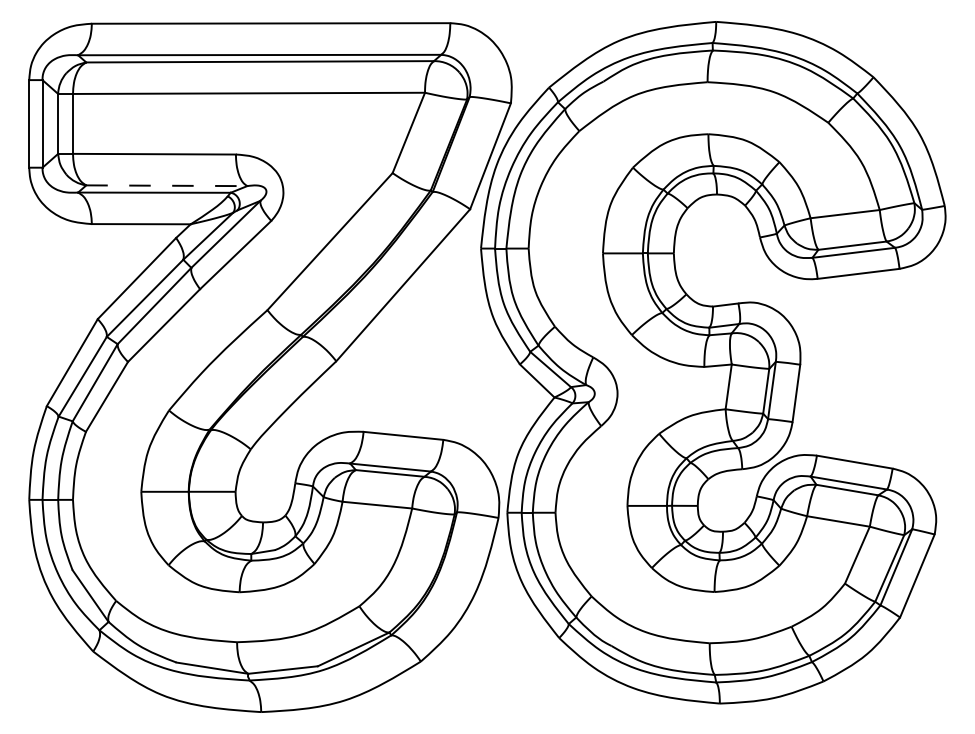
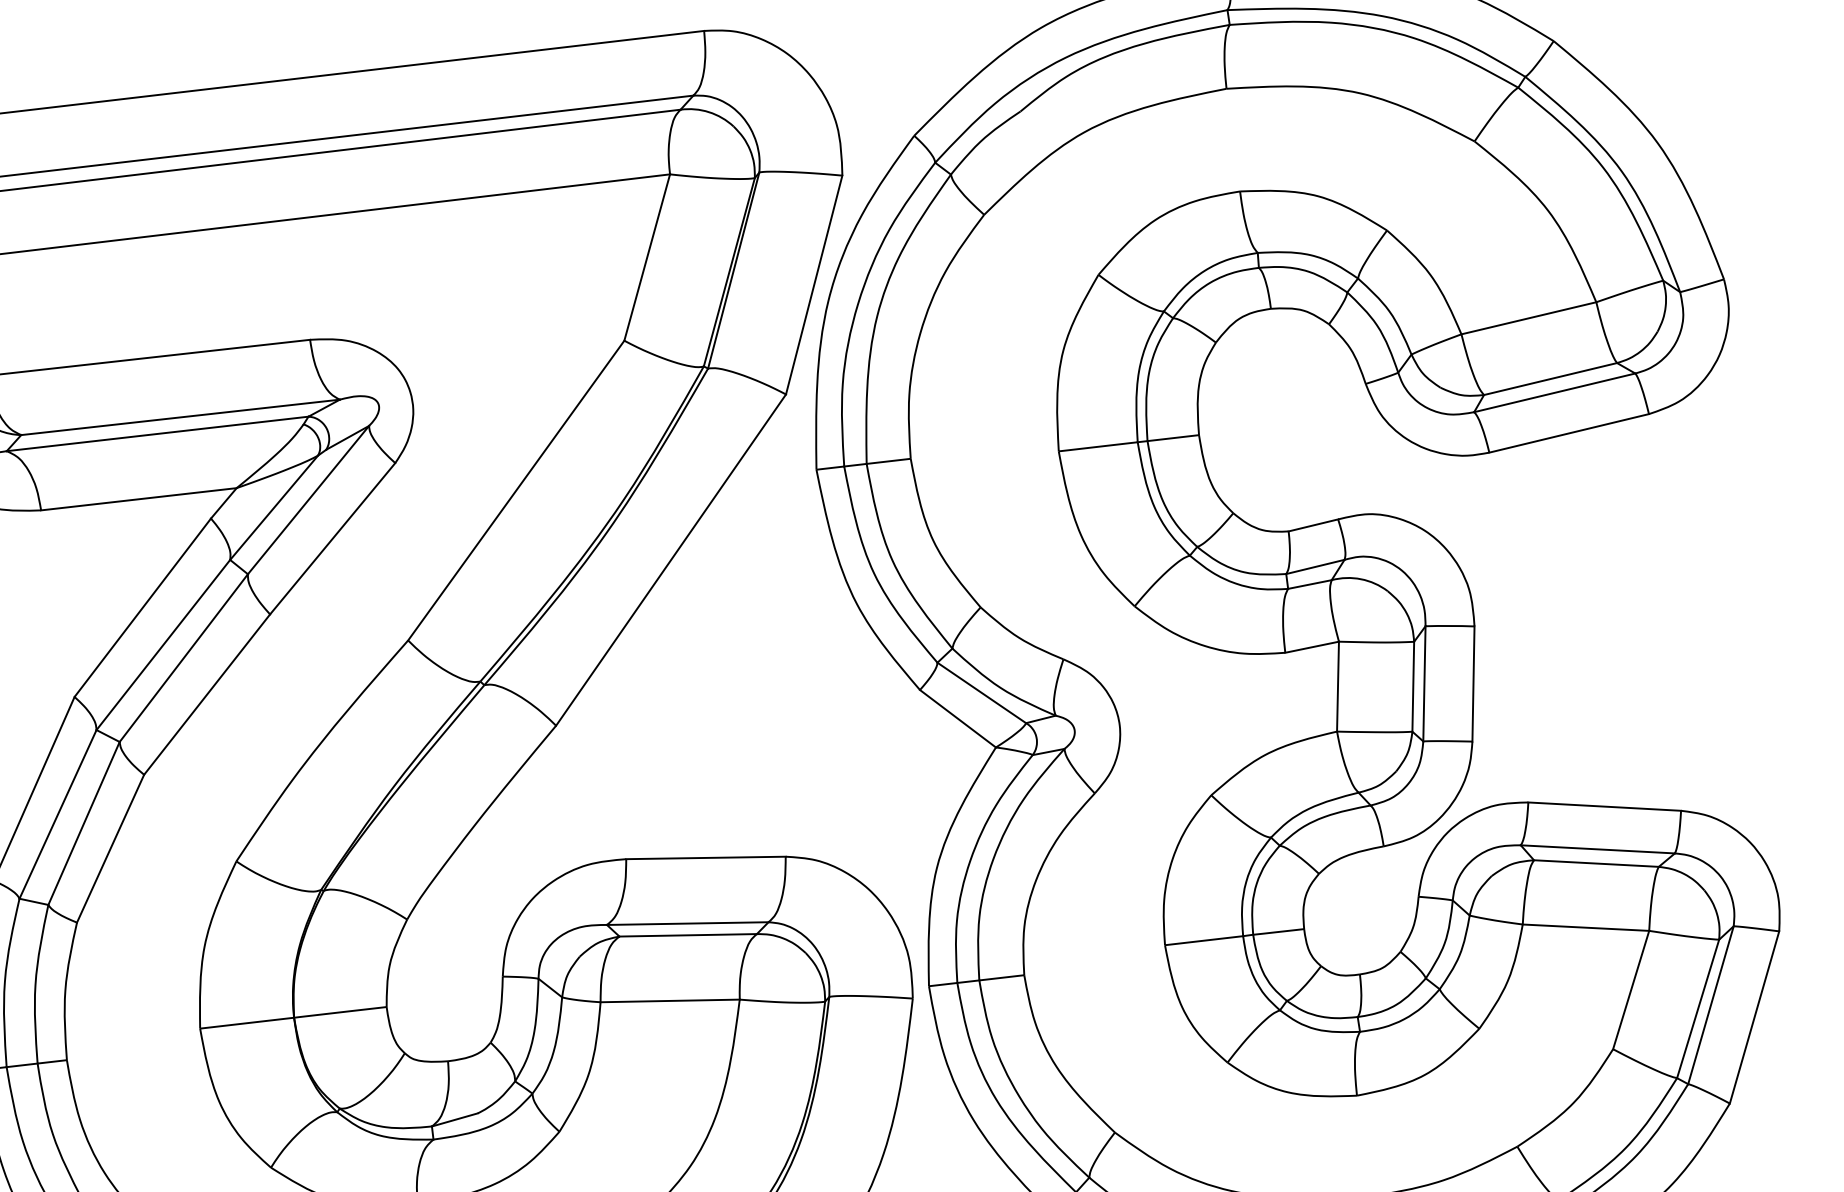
line: (167, 185) -> (181, 416), dashed -> solid

